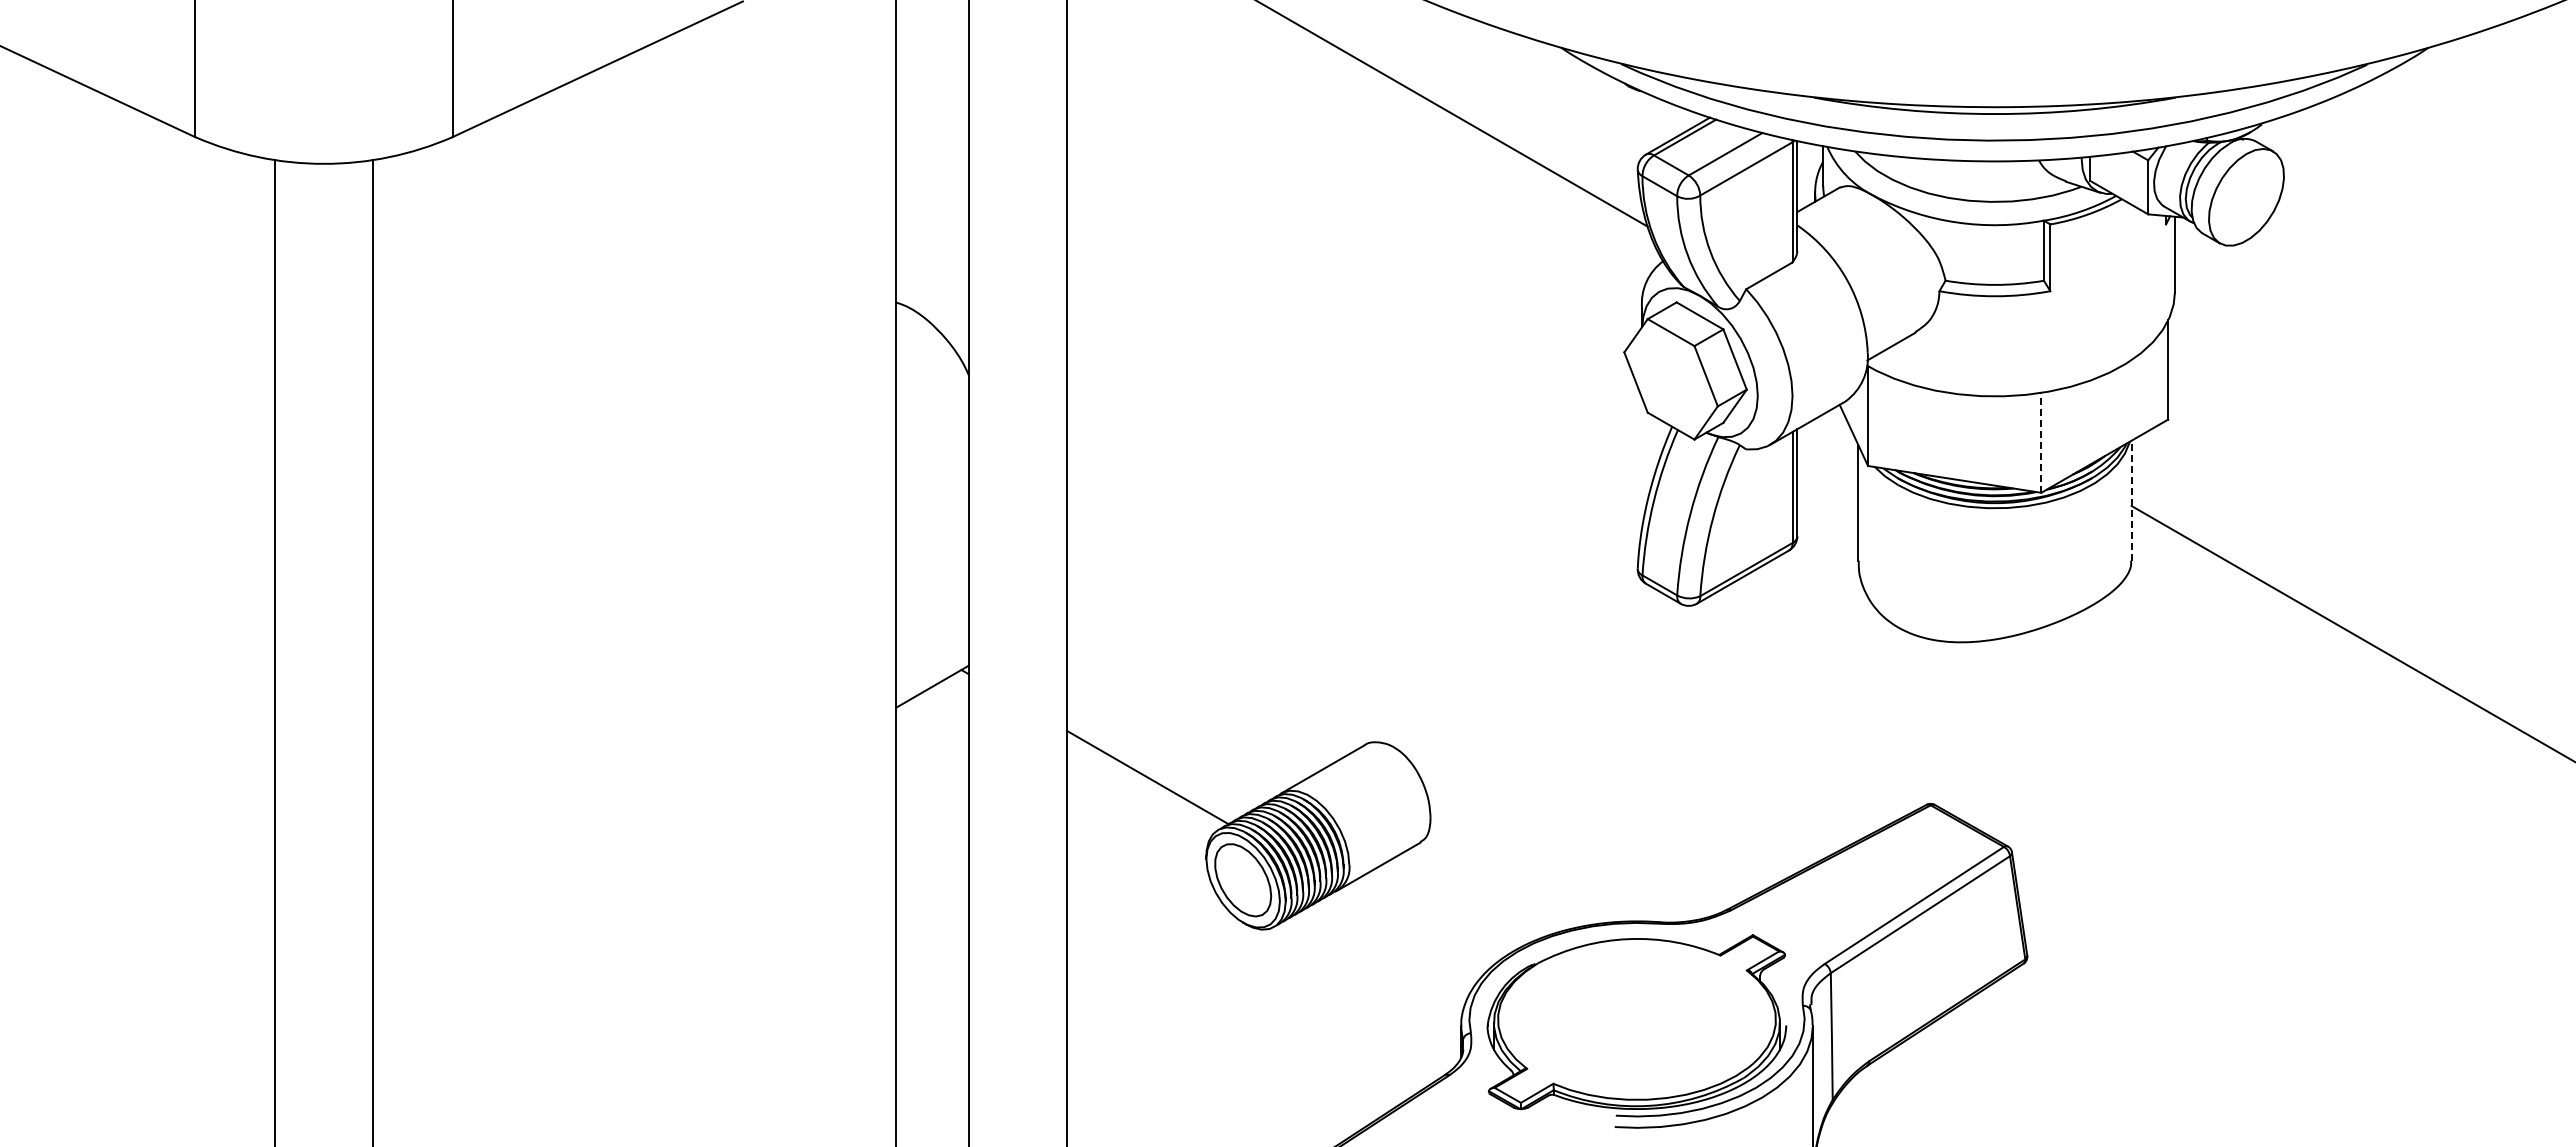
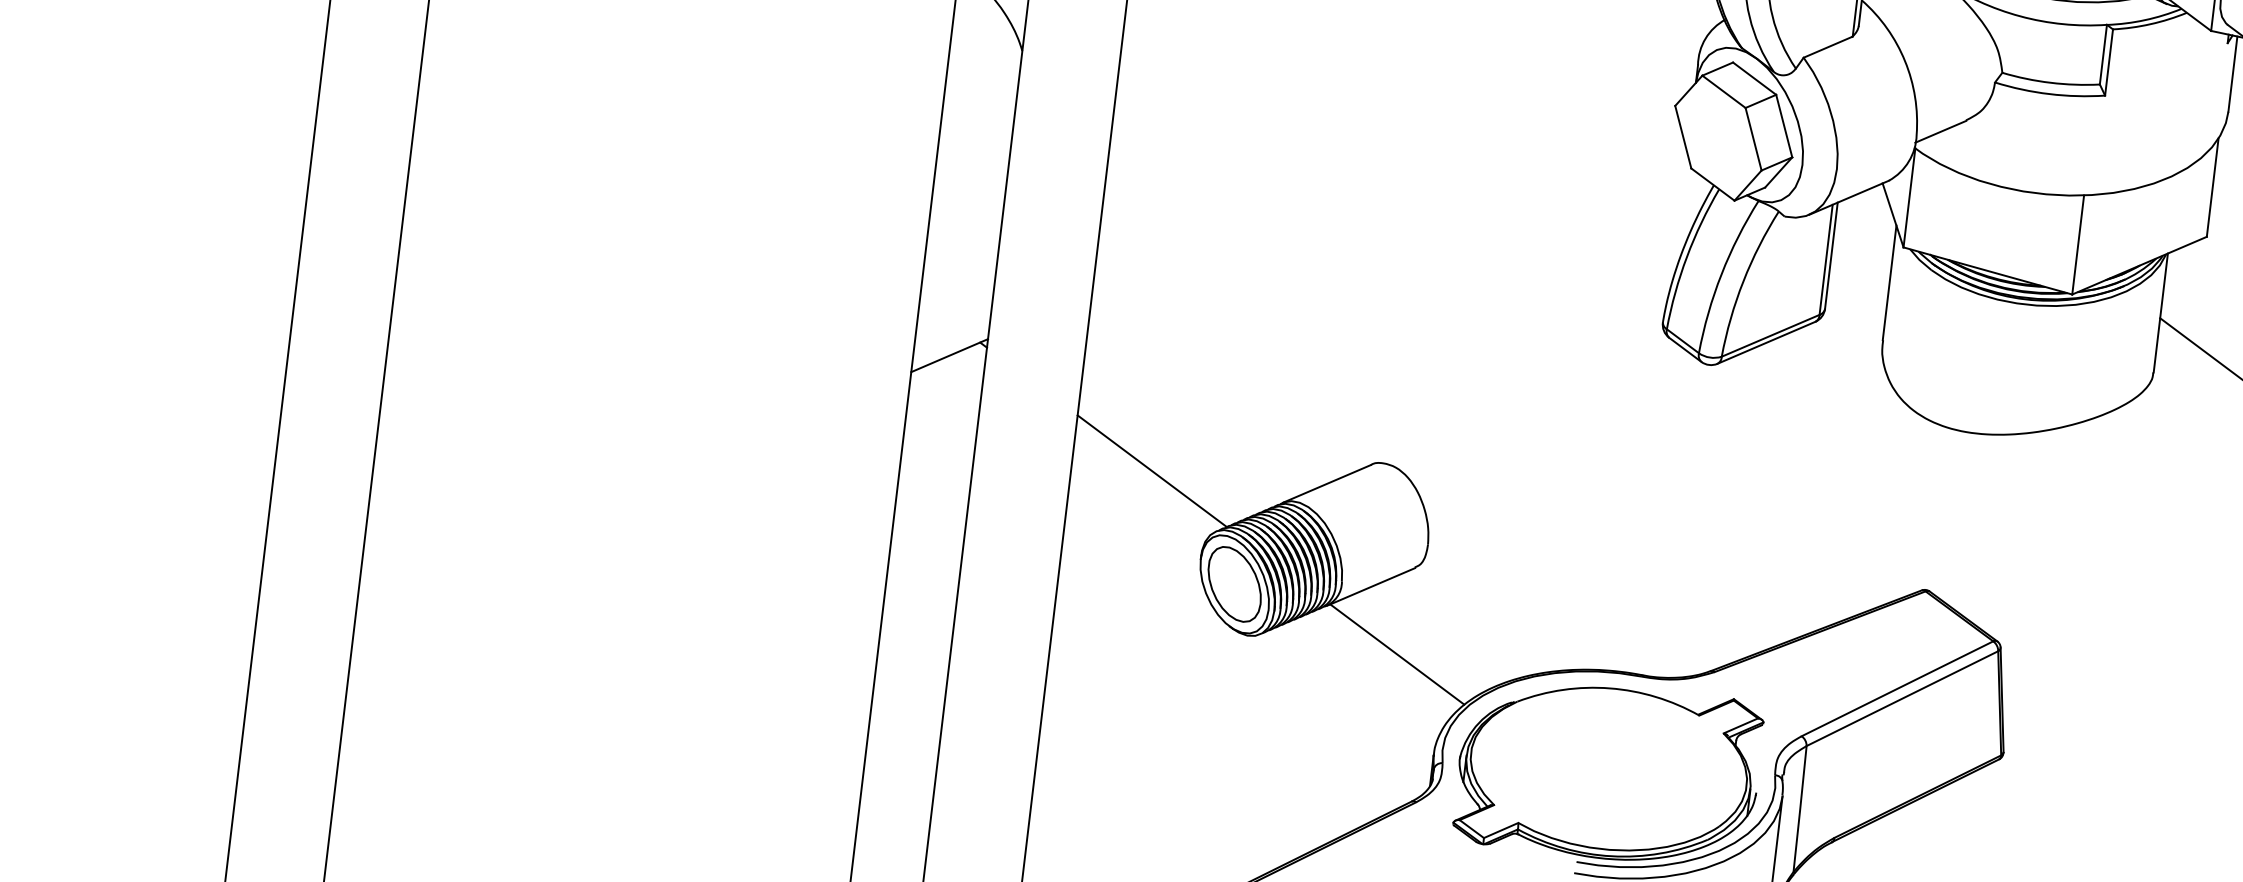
line: (2041, 442) -> (2078, 244), dashed -> solid
line: (2131, 500) -> (2160, 312), dashed -> solid
line: (1412, 930) -> (1396, 654), added

